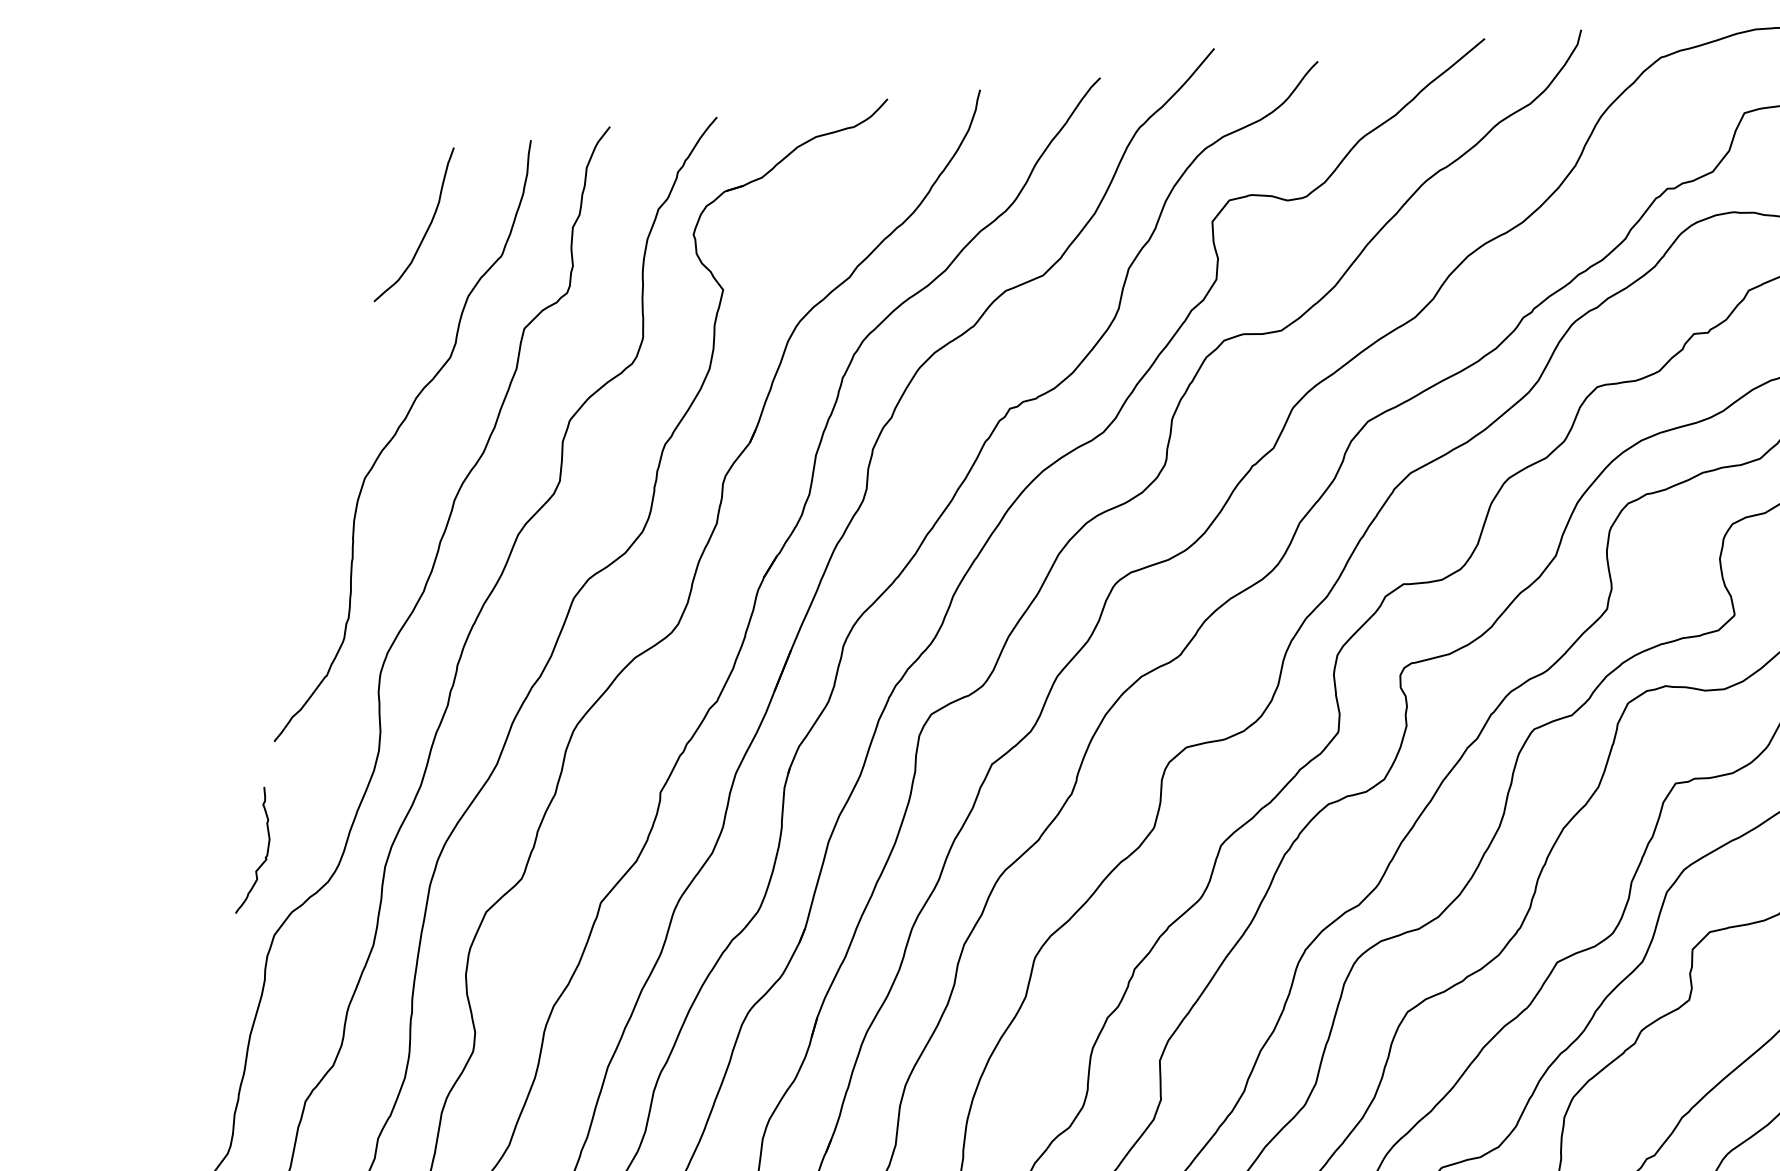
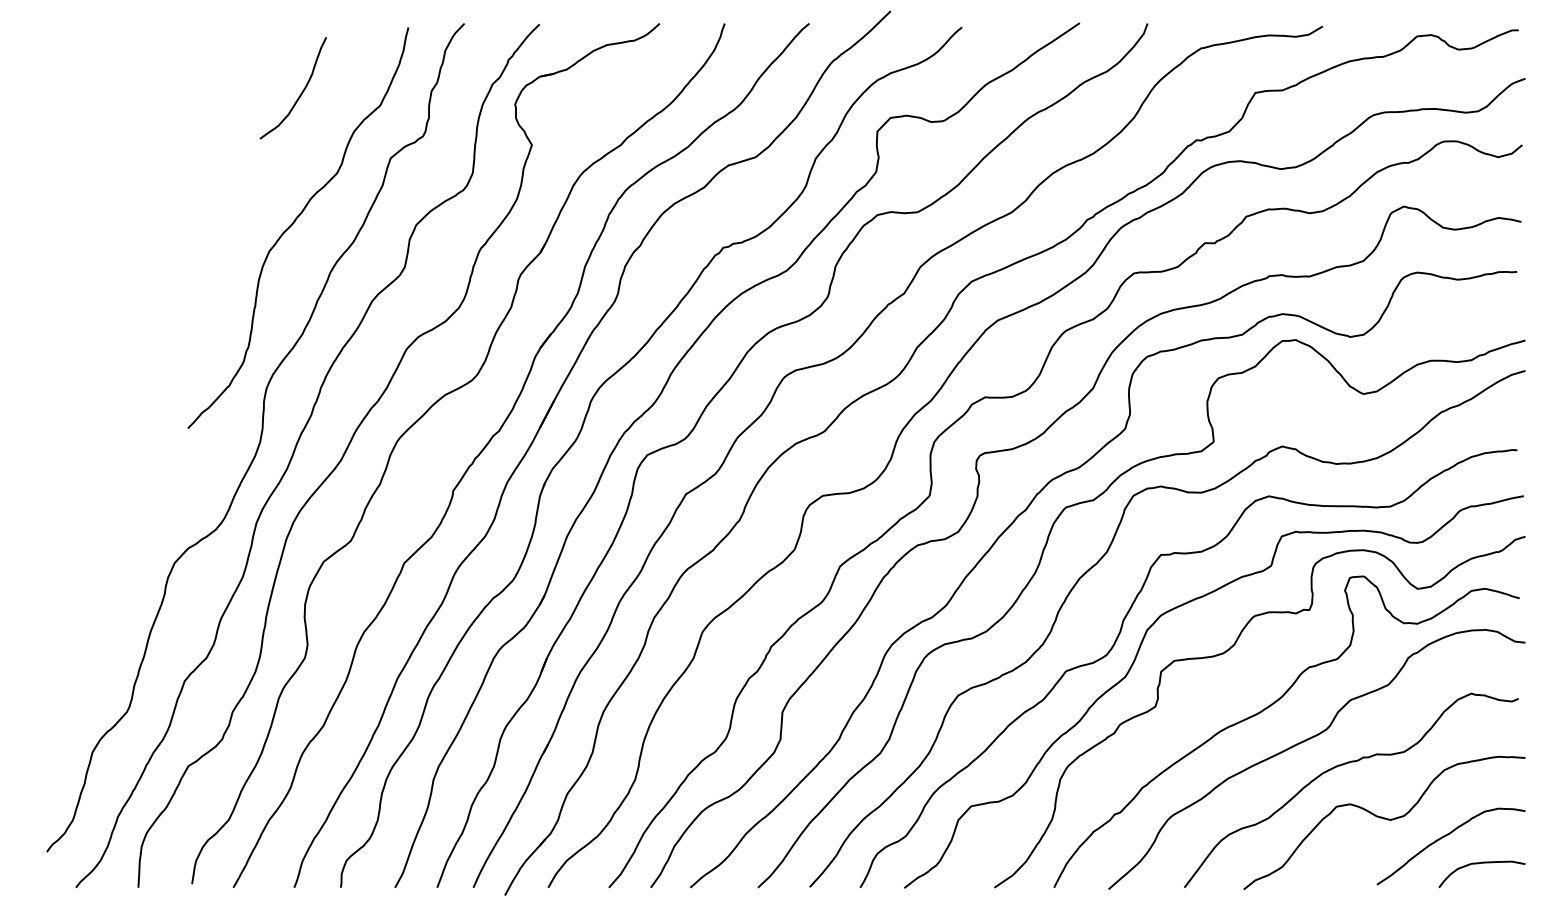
curve: (425, 231) -> (300, 93), moved
curve: (265, 851) -> (174, 504), removed

